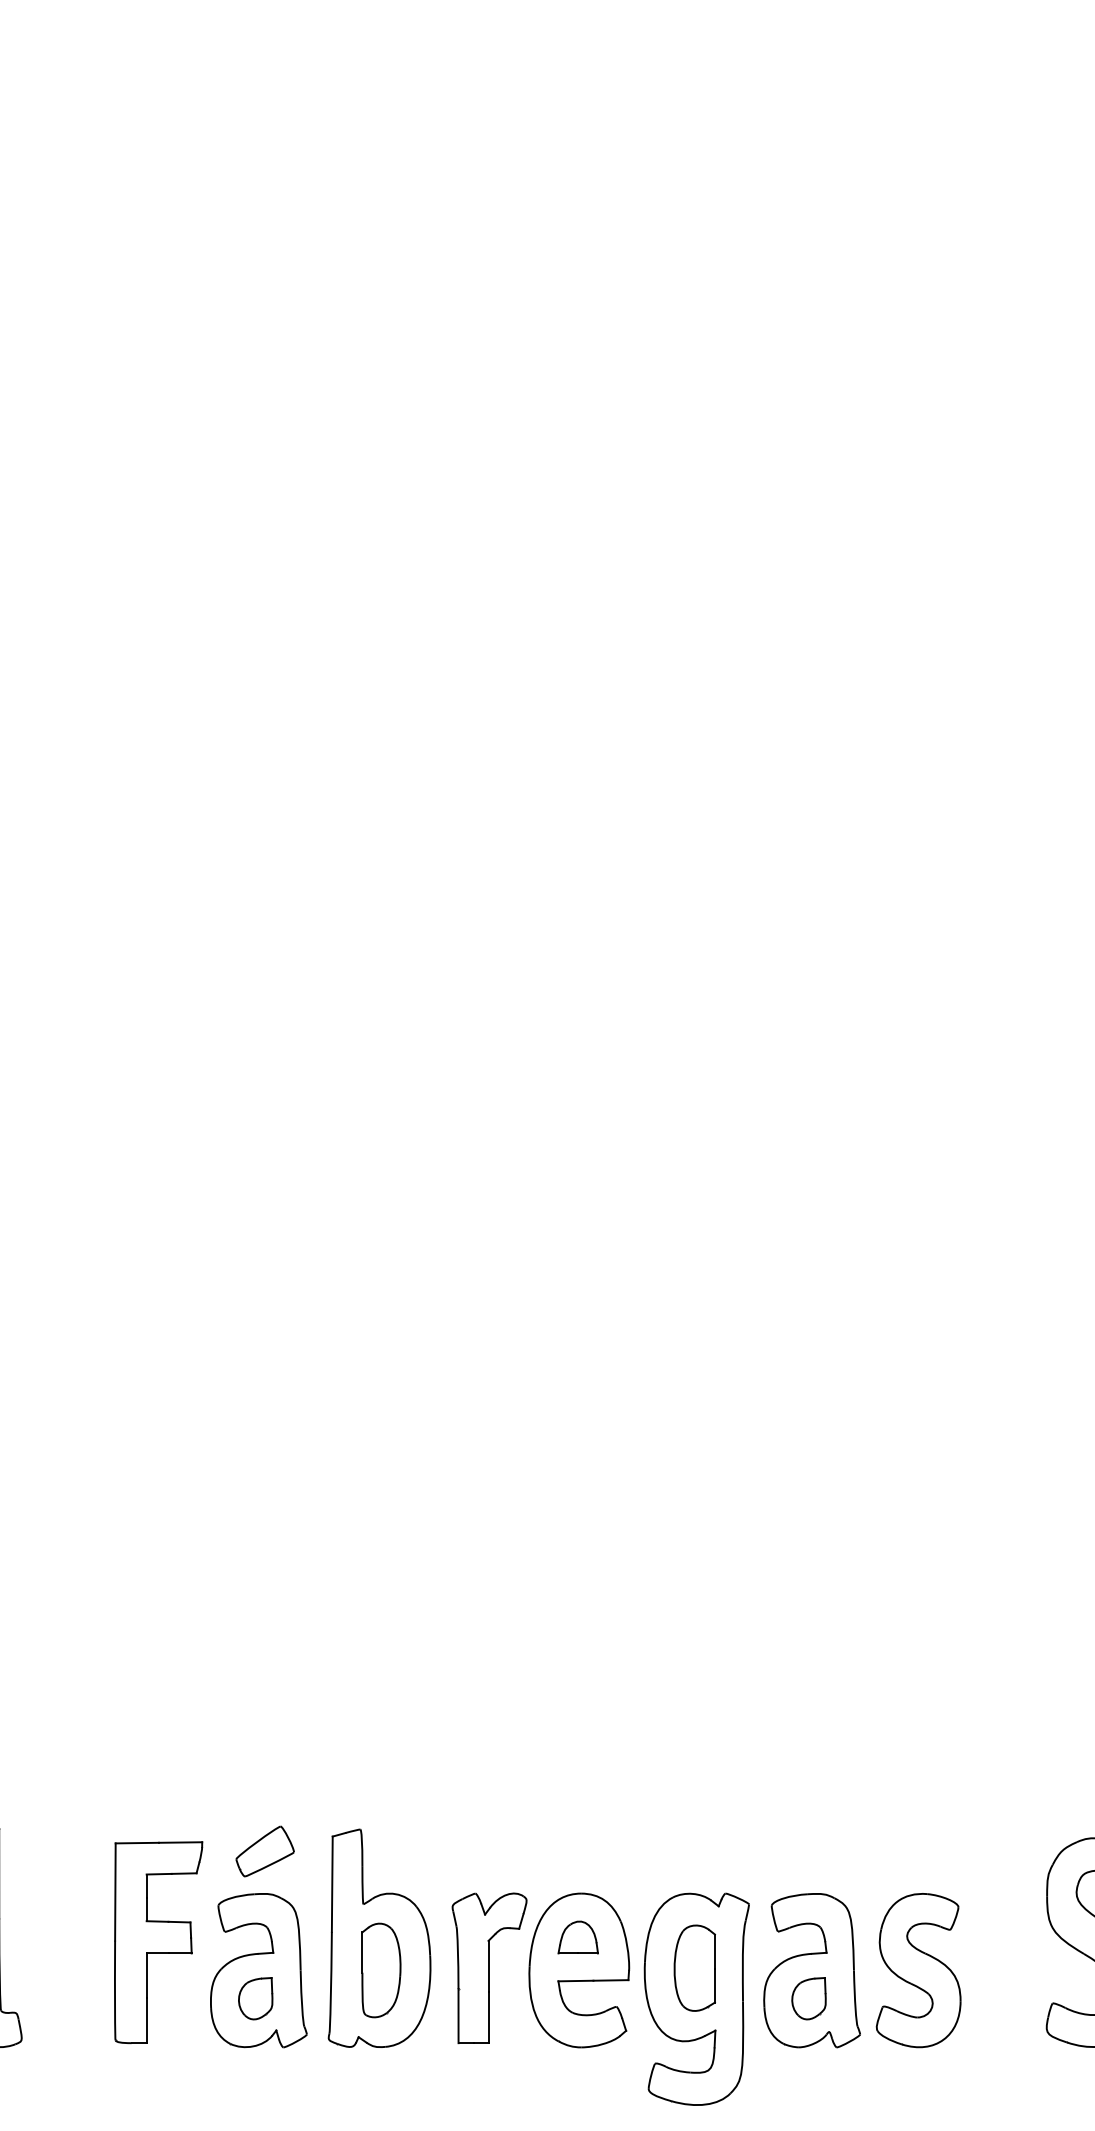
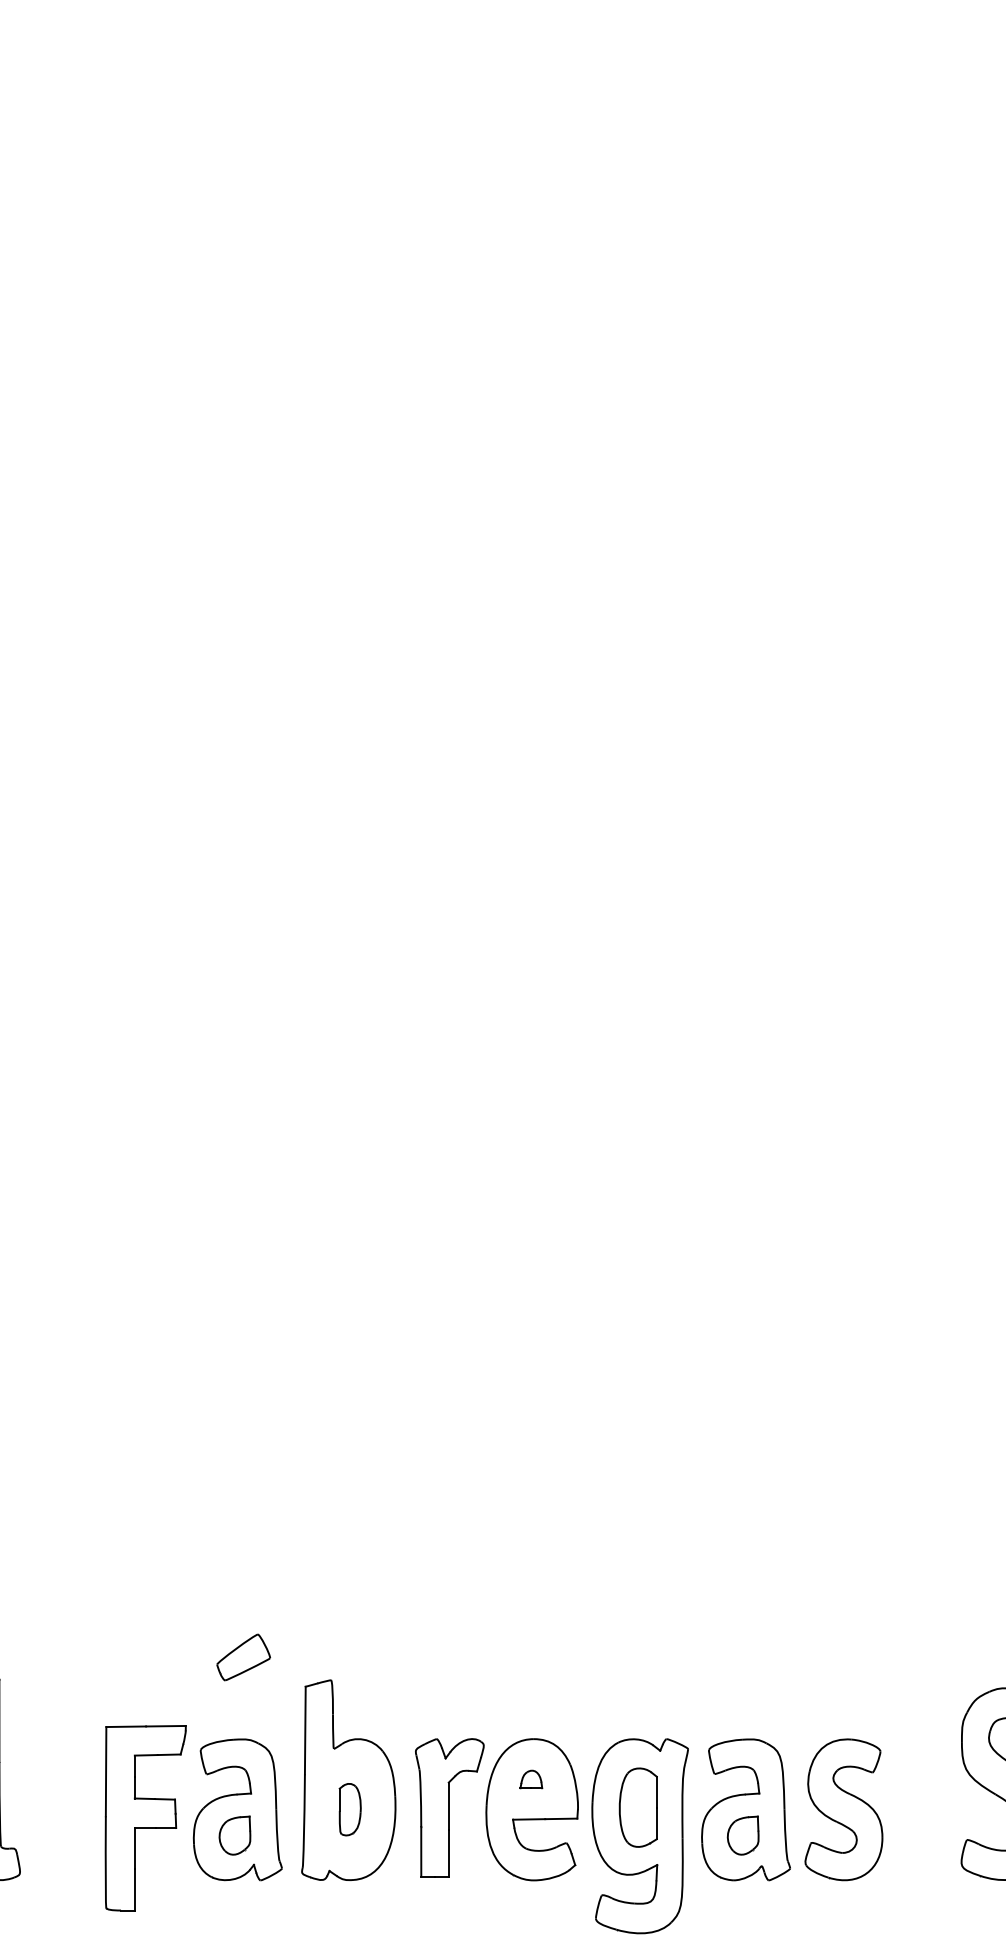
part: (264, 1851) -> (243, 1657), moved
part: (578, 1937) -> (531, 1779), size x0.6
part: (158, 1942) -> (145, 1818), moved
part: (380, 1970) -> (349, 1809), size x0.6

